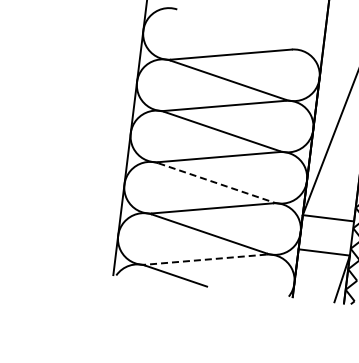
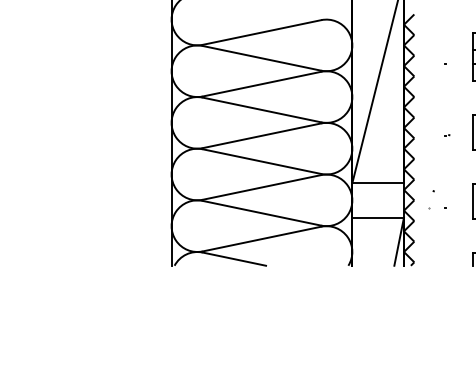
line: (215, 182) -> (261, 161), dashed -> solid
line: (205, 259) -> (261, 239), dashed -> solid

